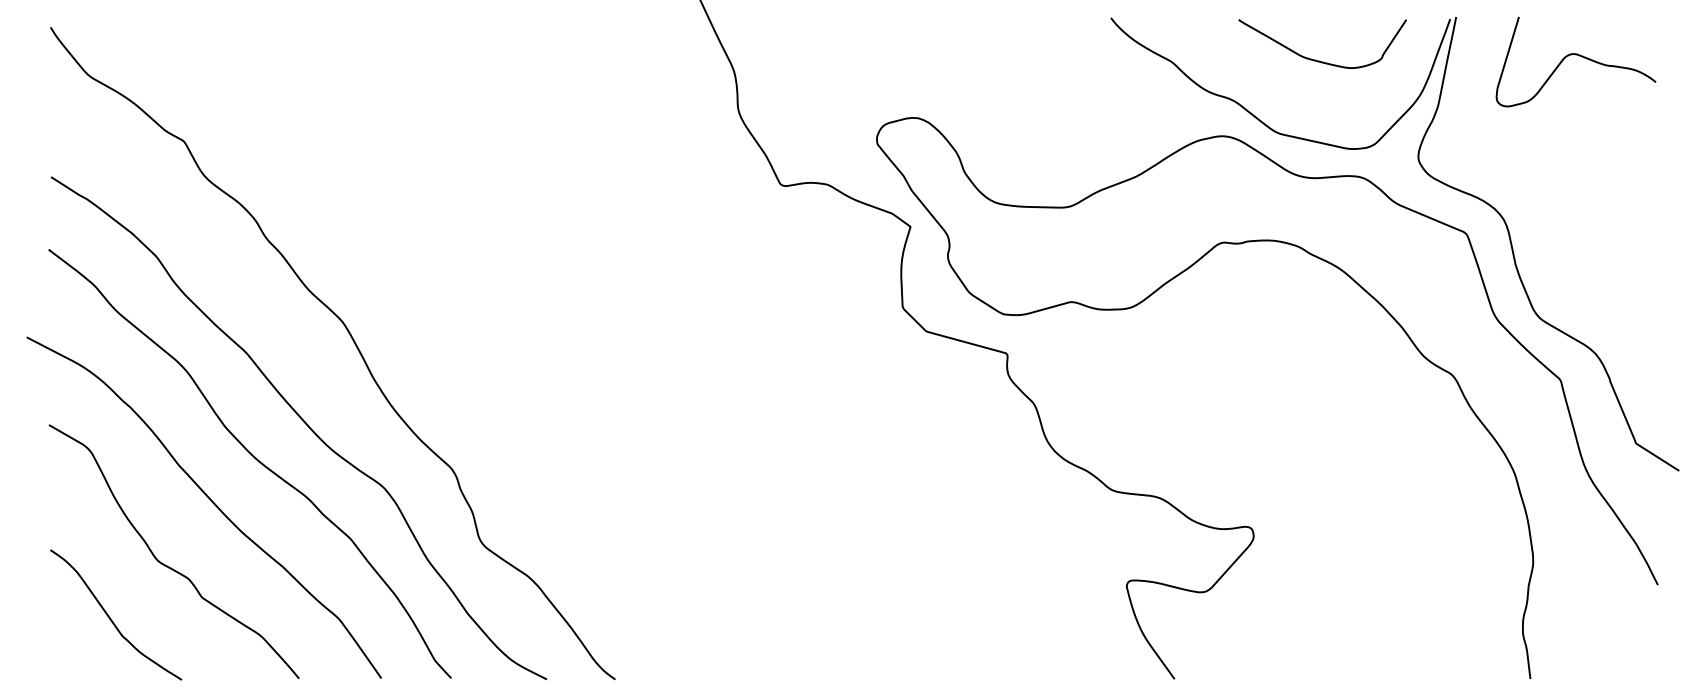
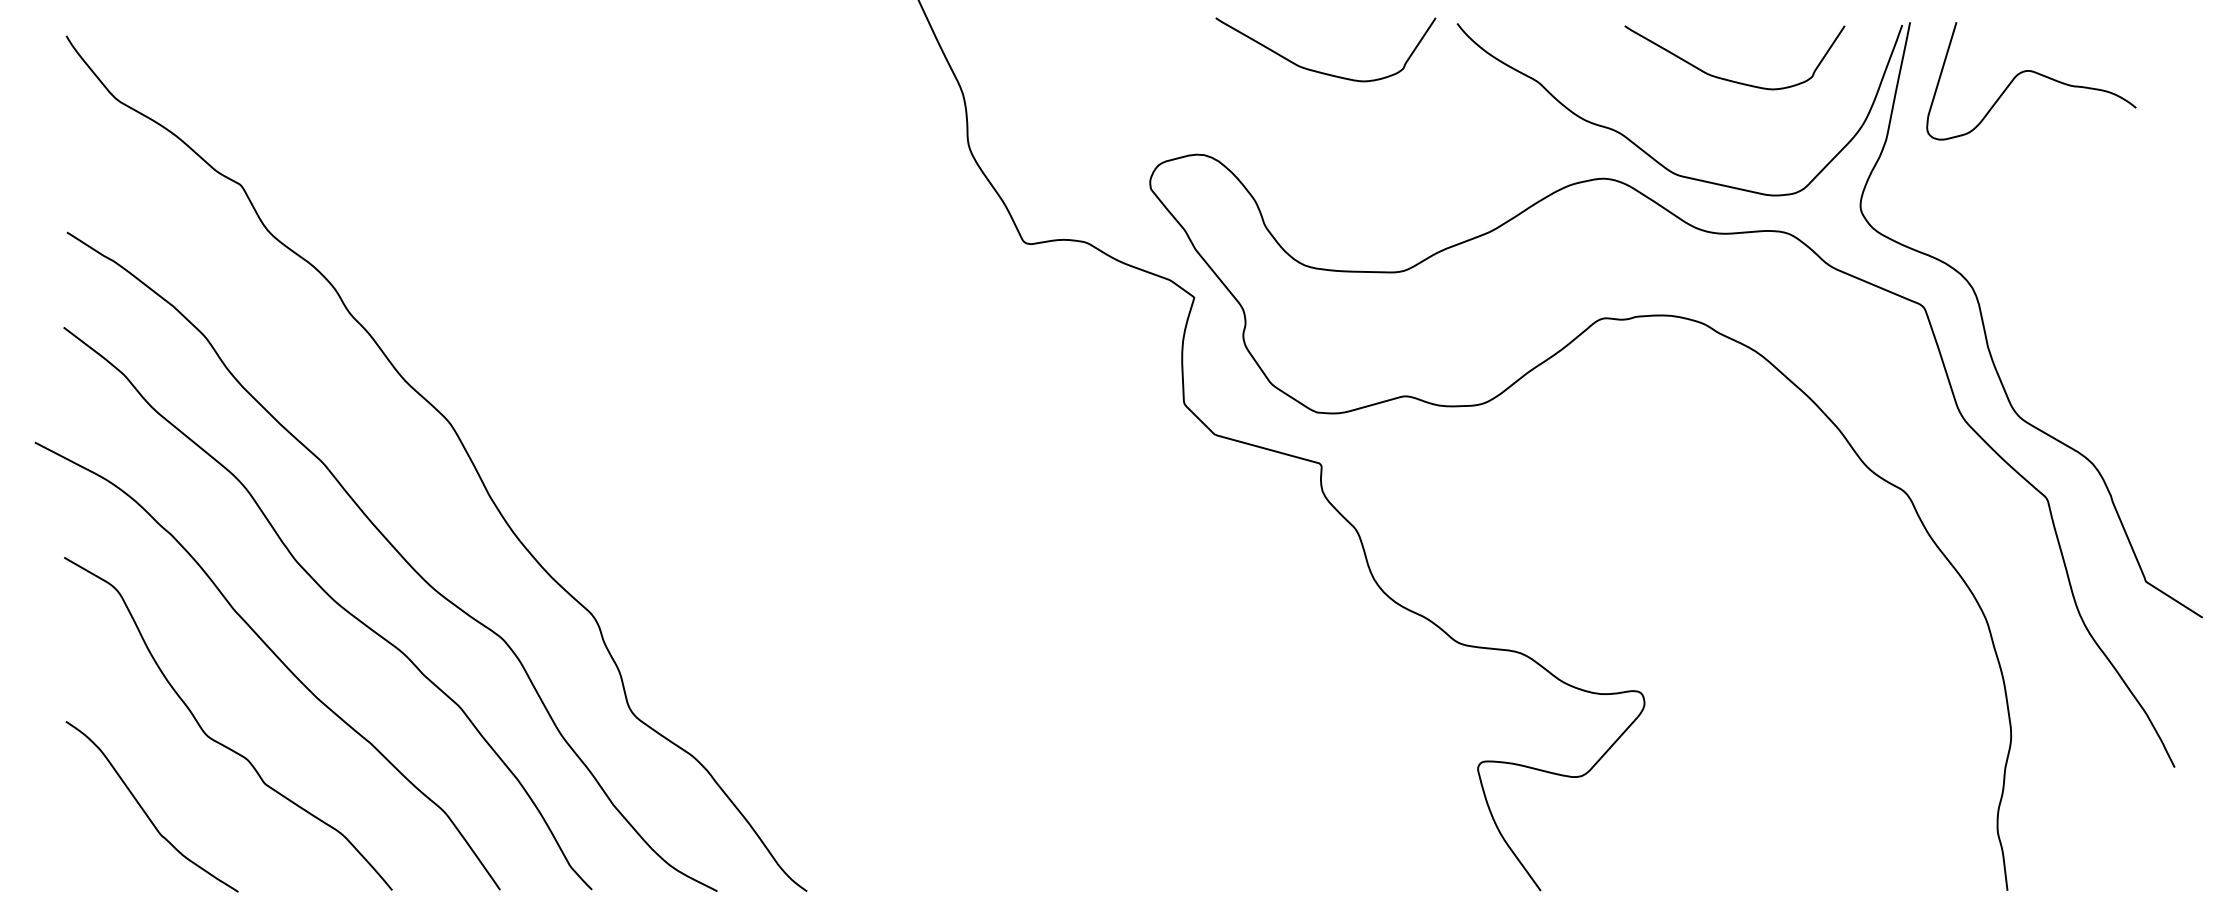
curve: (1006, 54) -> (1320, 71), added
curve: (1578, 56) -> (2034, 73), moved

